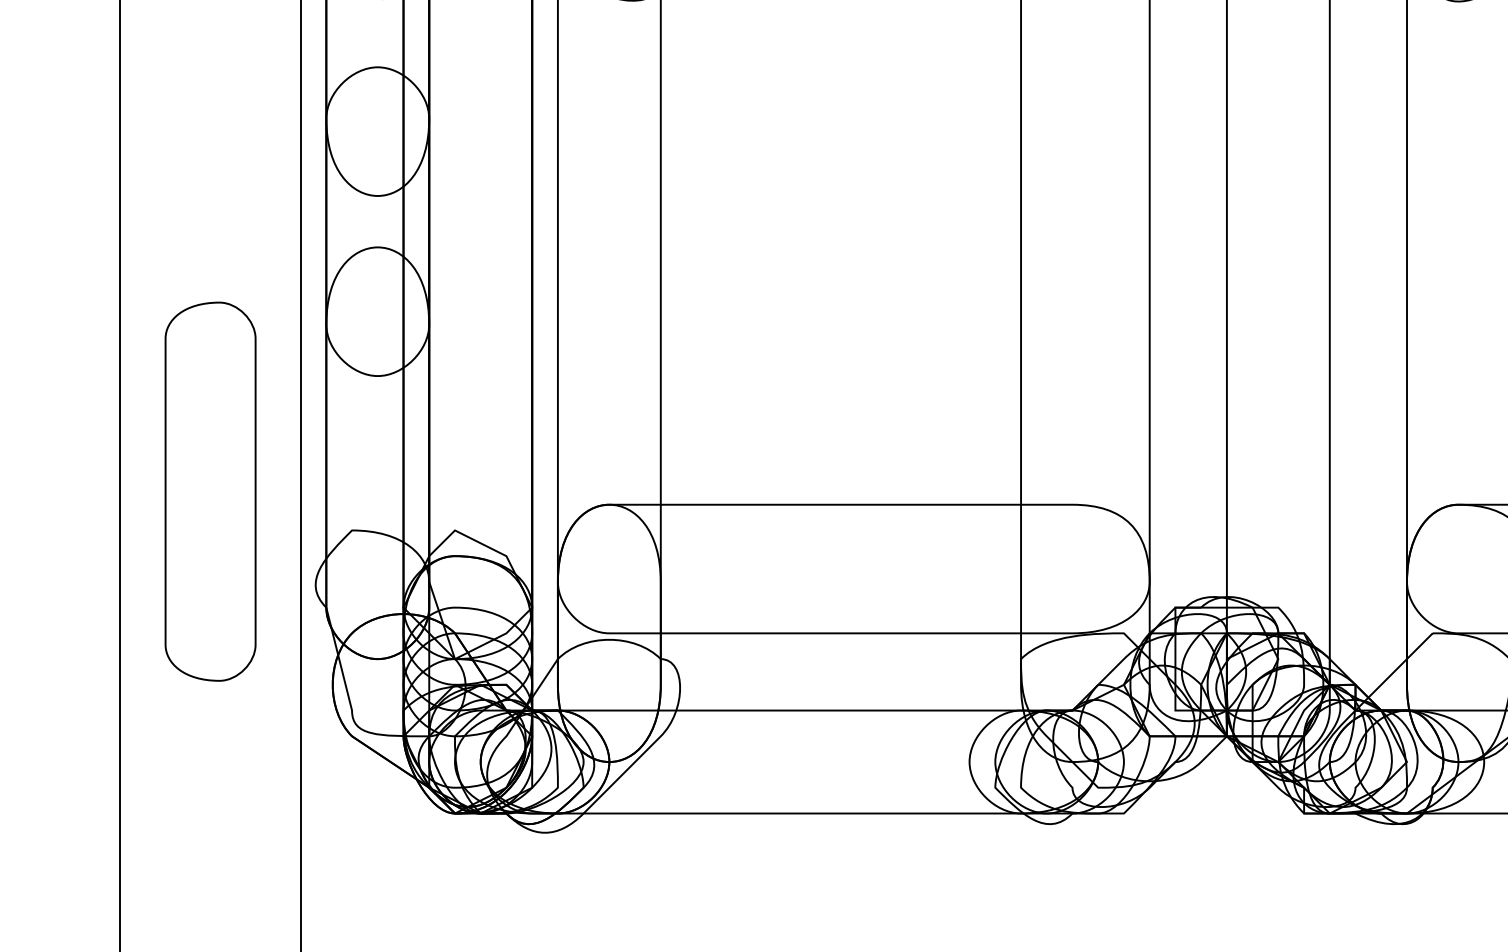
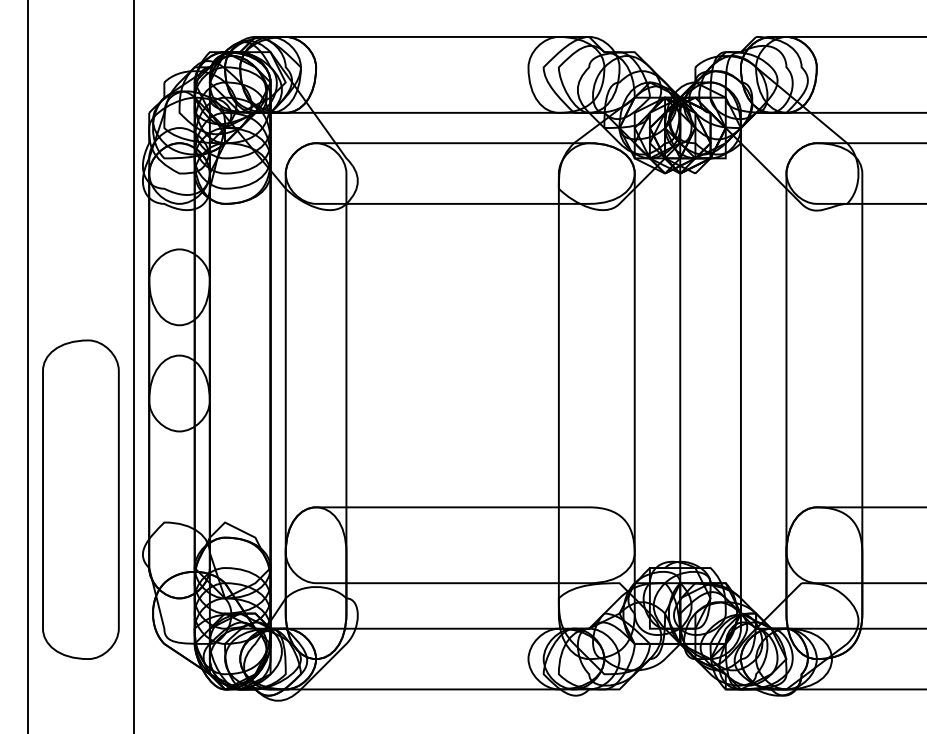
part: (209, 491) -> (80, 499), size x1.43

